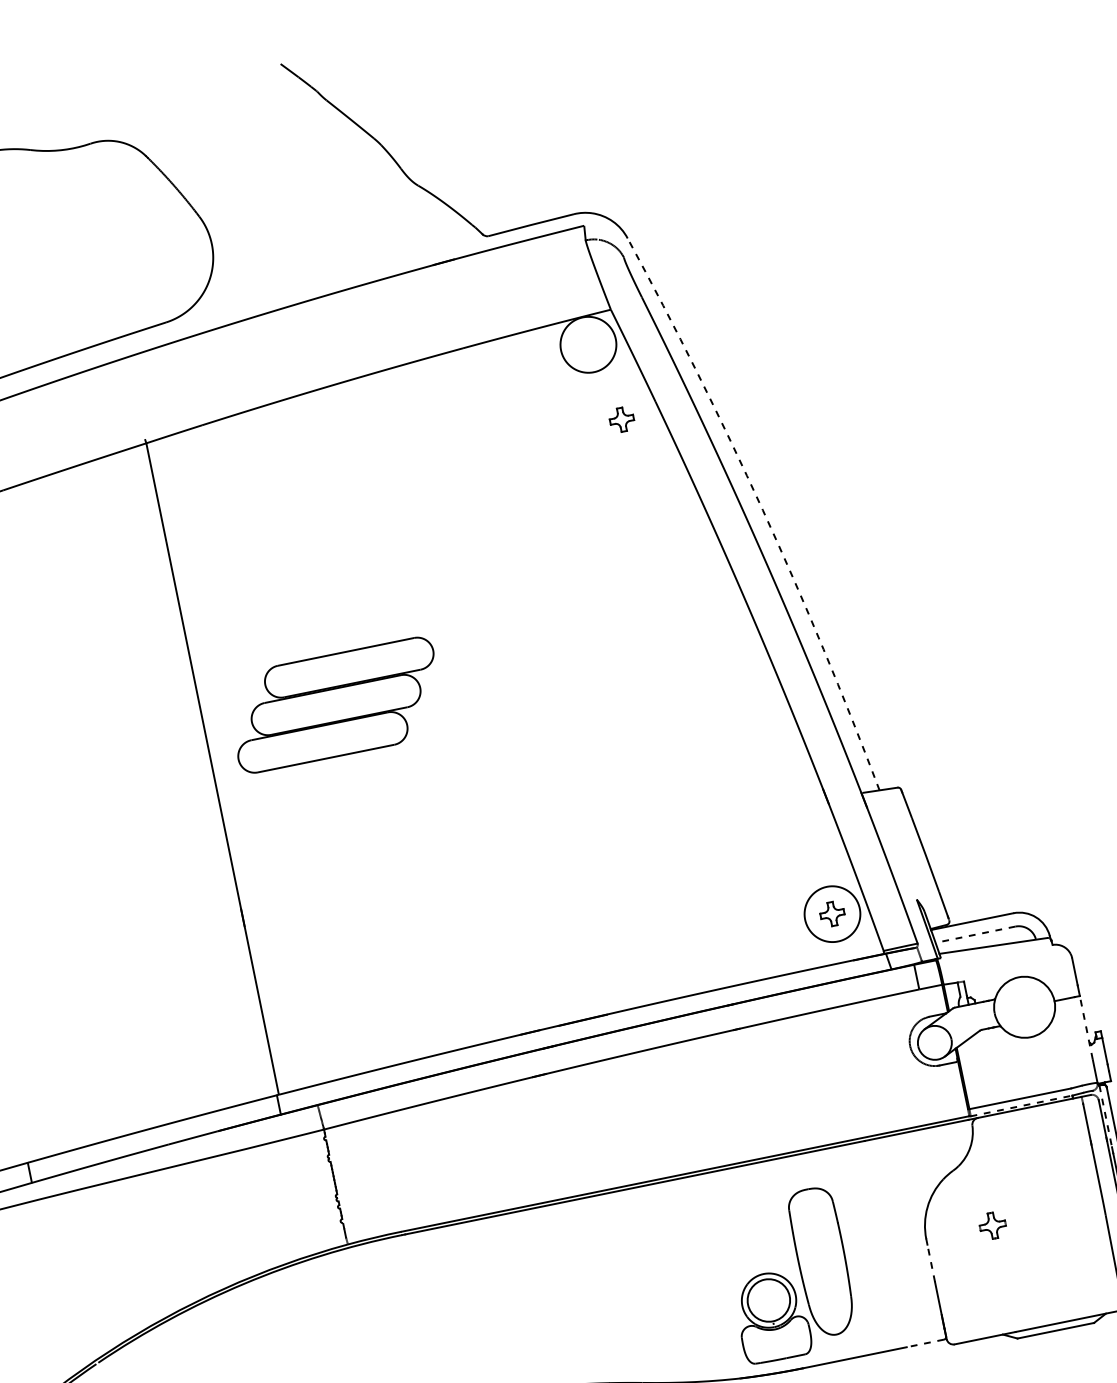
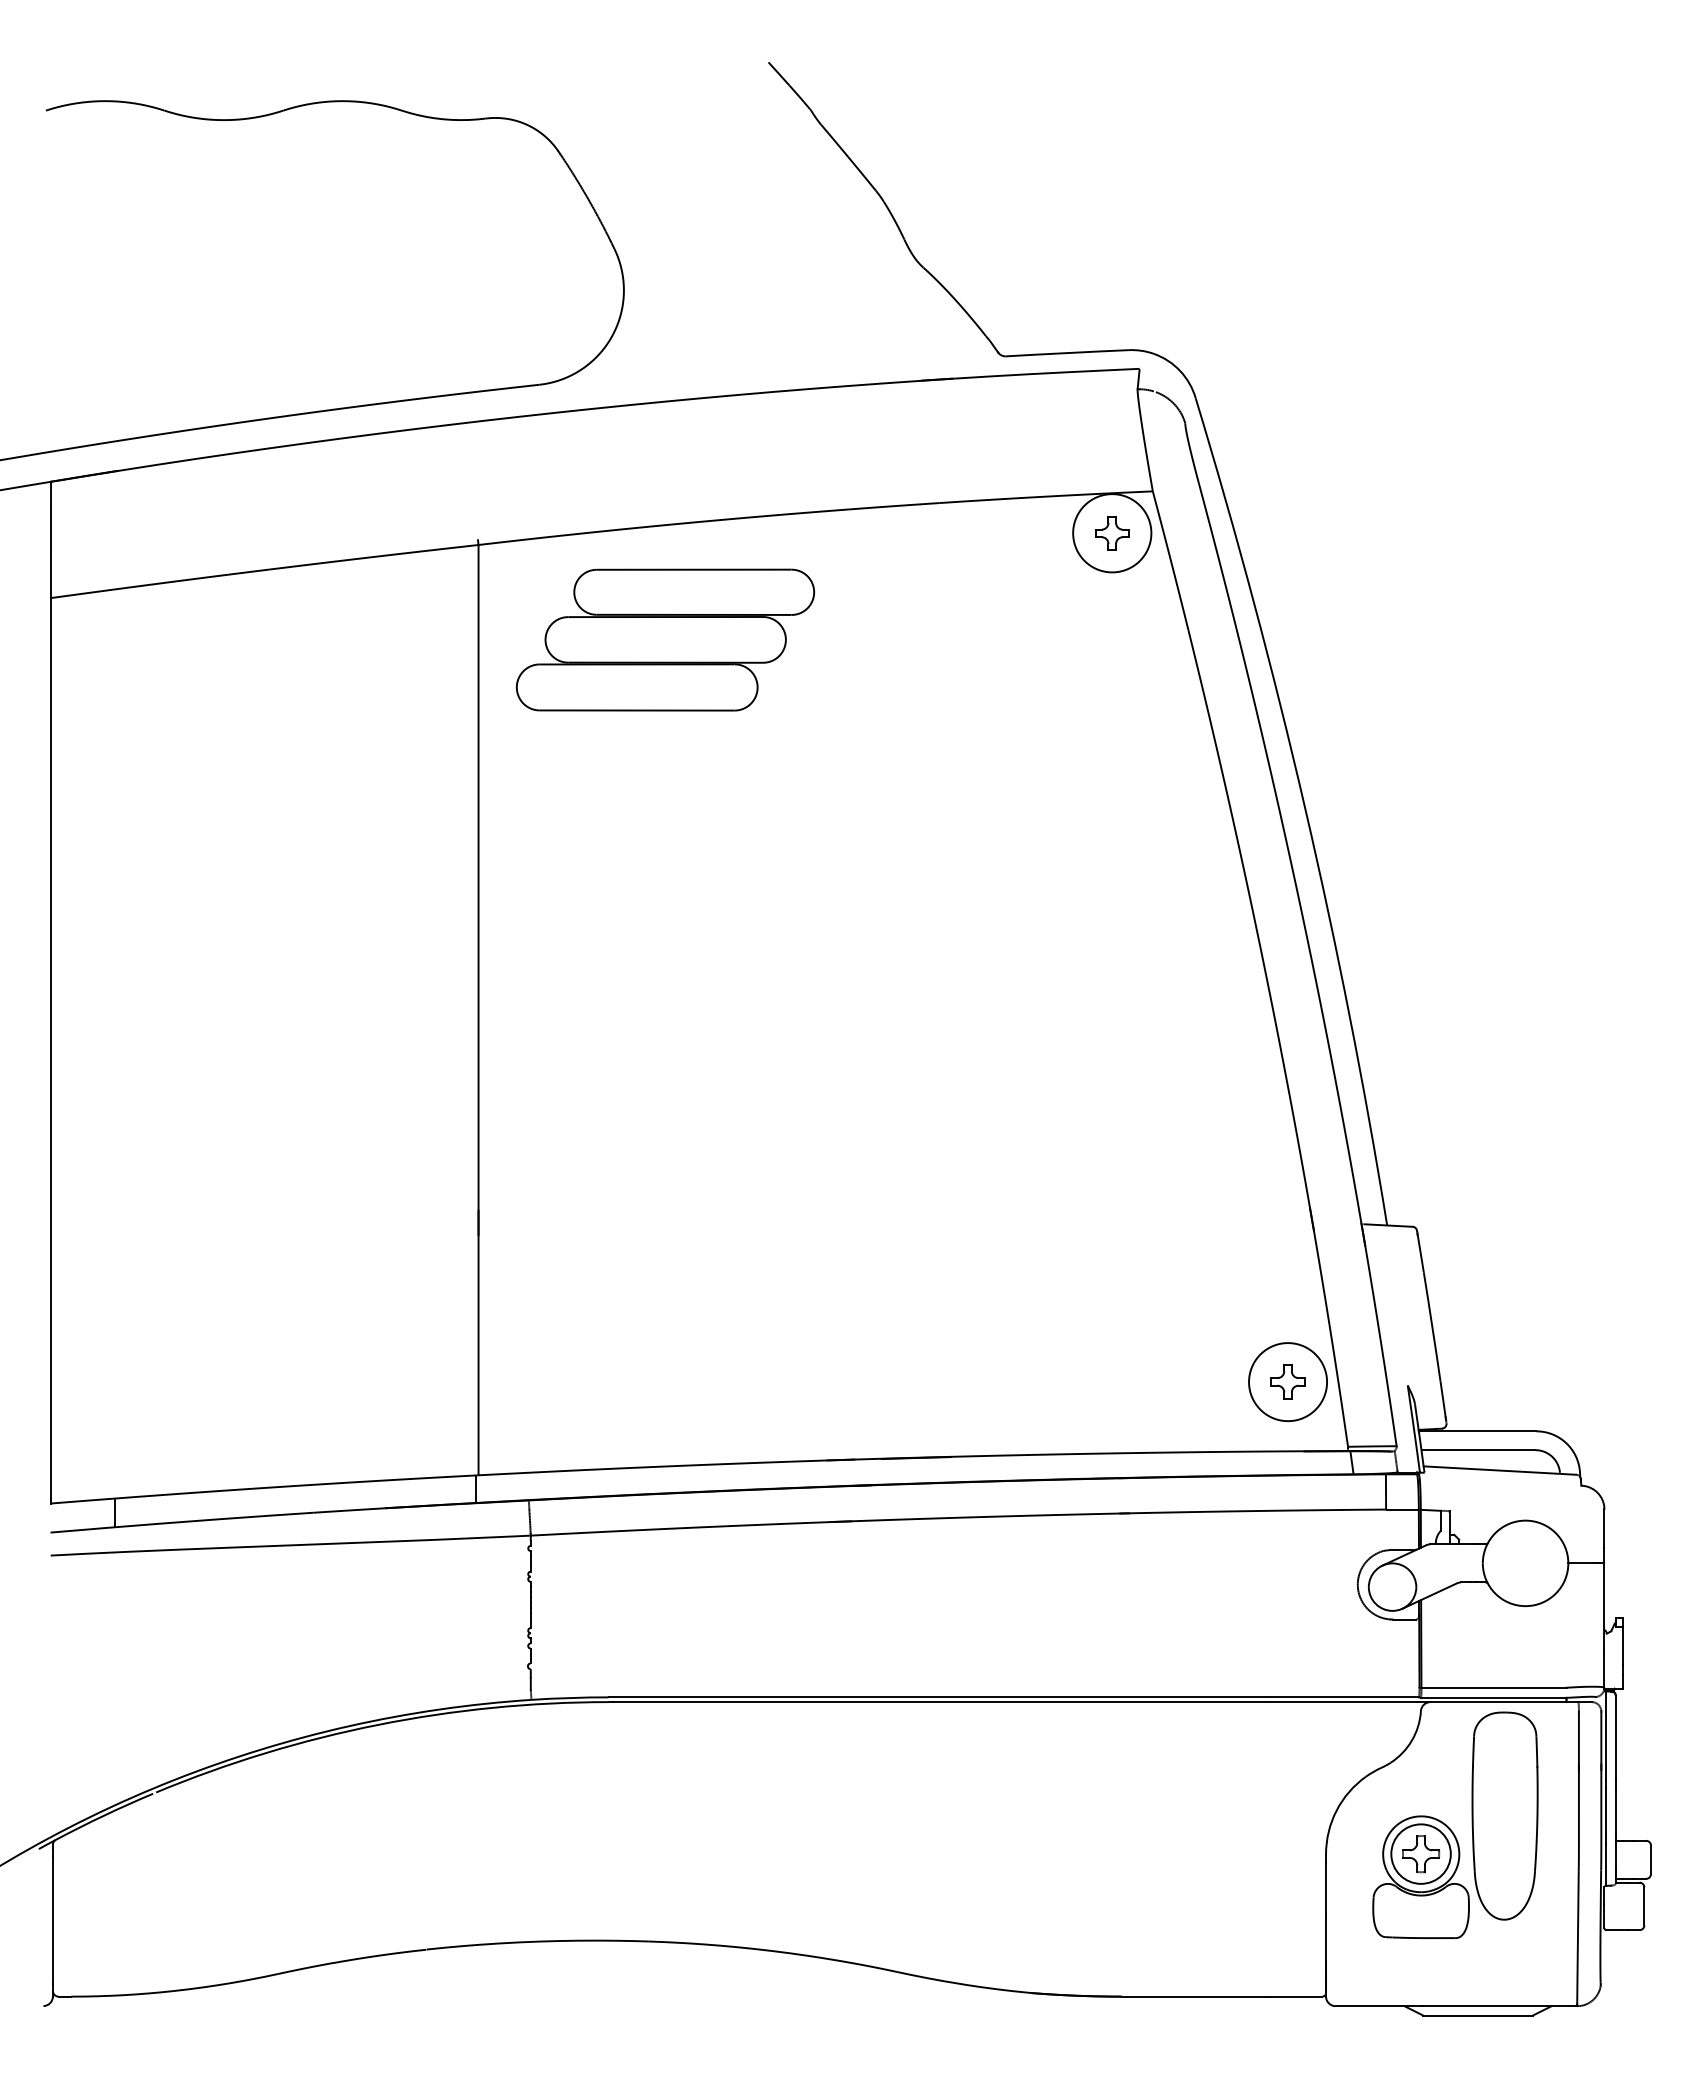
part: (622, 419) -> (1112, 533), moved
arc: (762, 510) -> (1305, 808), dashed -> solid
part: (335, 704) -> (665, 639), moved
line: (976, 934) -> (1479, 1450), dashed -> solid
line: (1086, 1027) -> (1604, 1608), dashed -> solid
line: (1021, 1105) -> (1493, 1697), dashed -> solid
line: (1105, 1116) -> (1606, 1736), dashed -> solid
line: (931, 1263) -> (1326, 1888), dashed -> solid
part: (785, 1278) -> (1450, 1828), moved
line: (925, 1343) -> (1295, 1996), dashed -> solid

